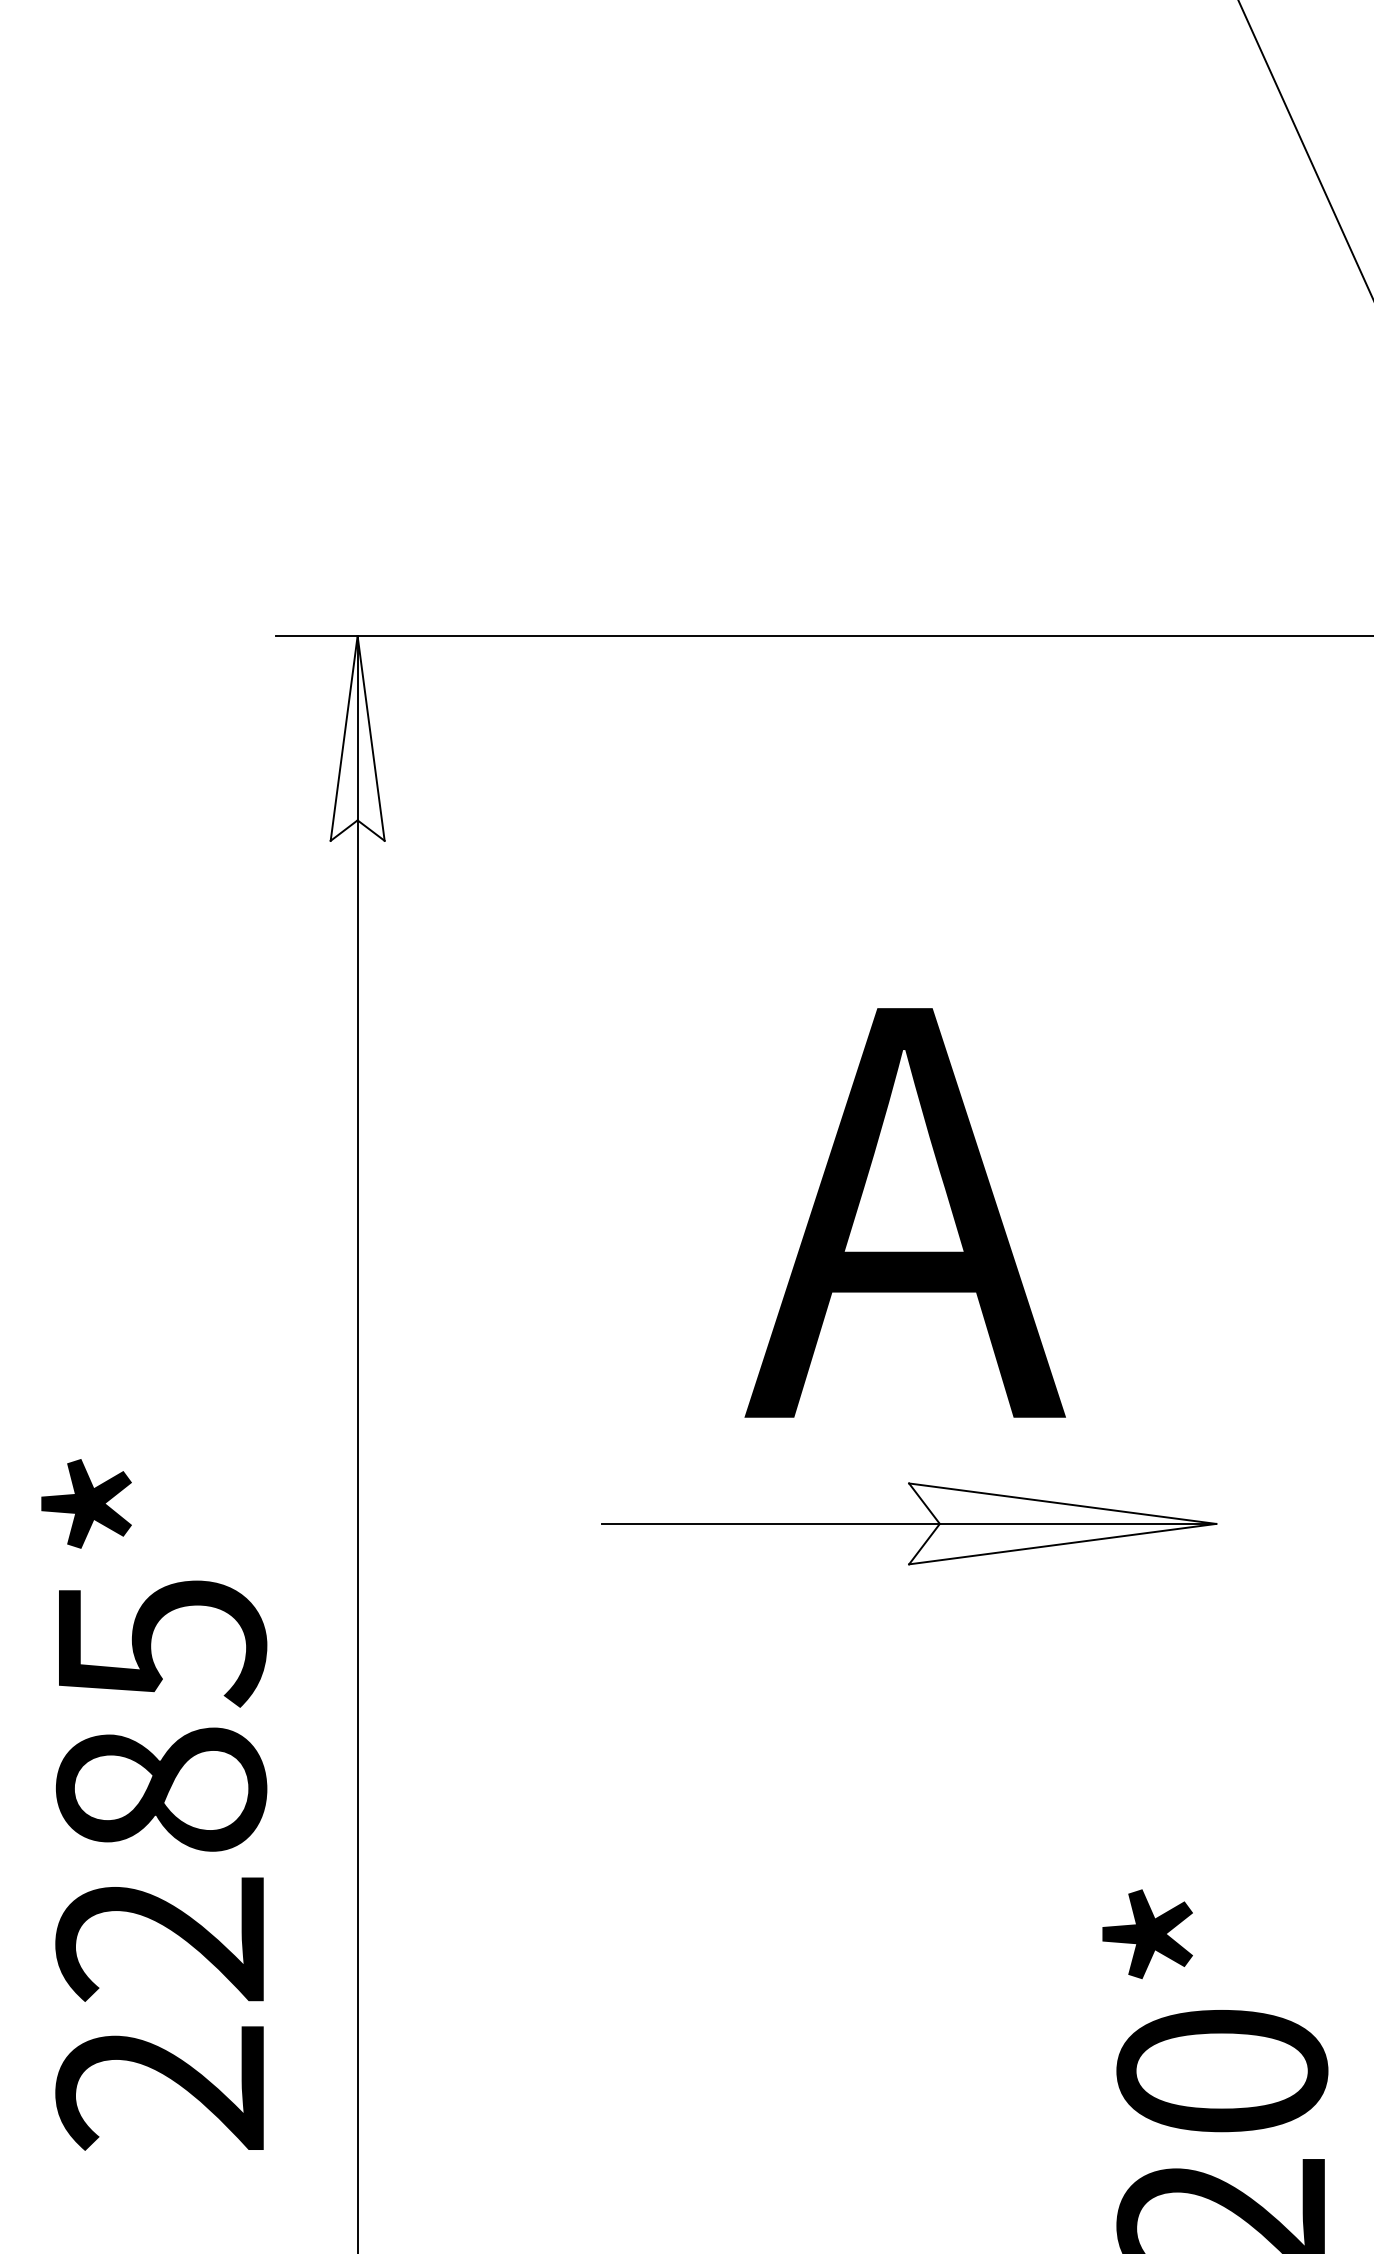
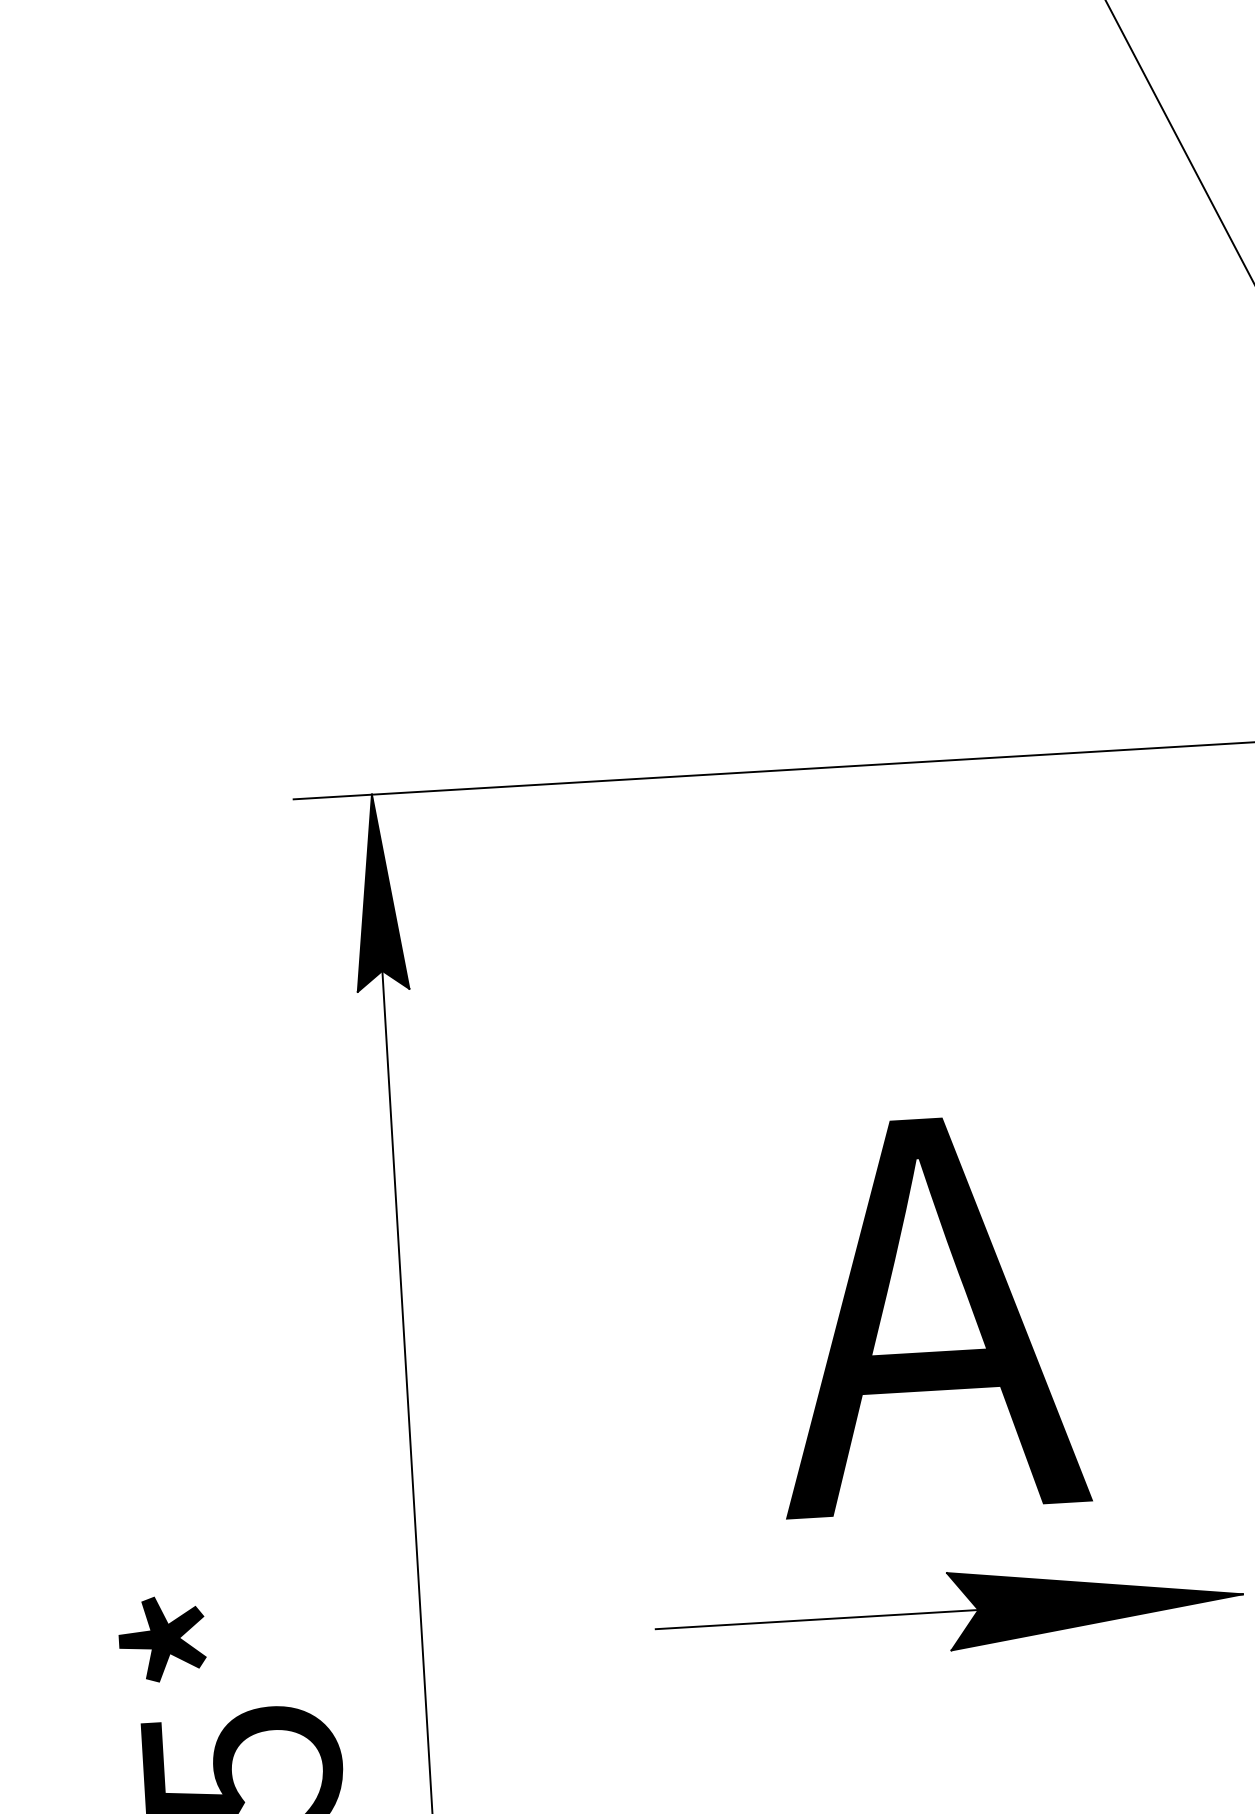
fill: (357, 738) -> (377, 892), added
fill: (1062, 1523) -> (1095, 1602), added

